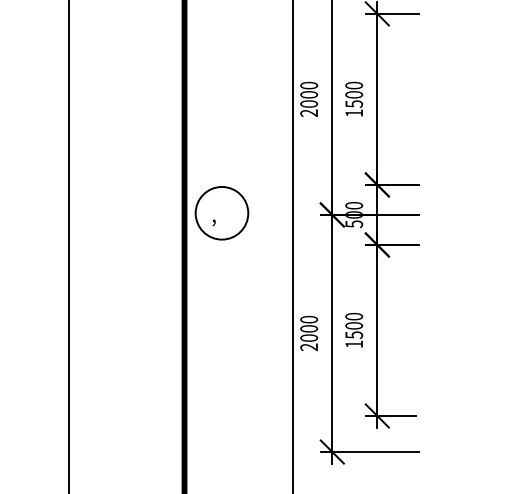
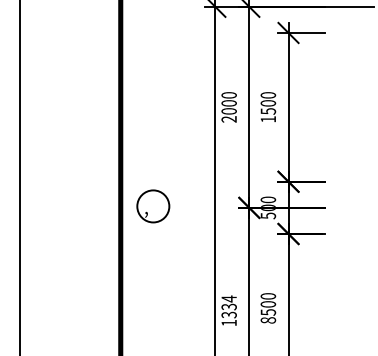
circle: (221, 212) -> (152, 205), size x0.7
text: (309, 333) -> (229, 311), 2000 -> 1334
text: (354, 344) -> (268, 320), 1500 -> 8500

